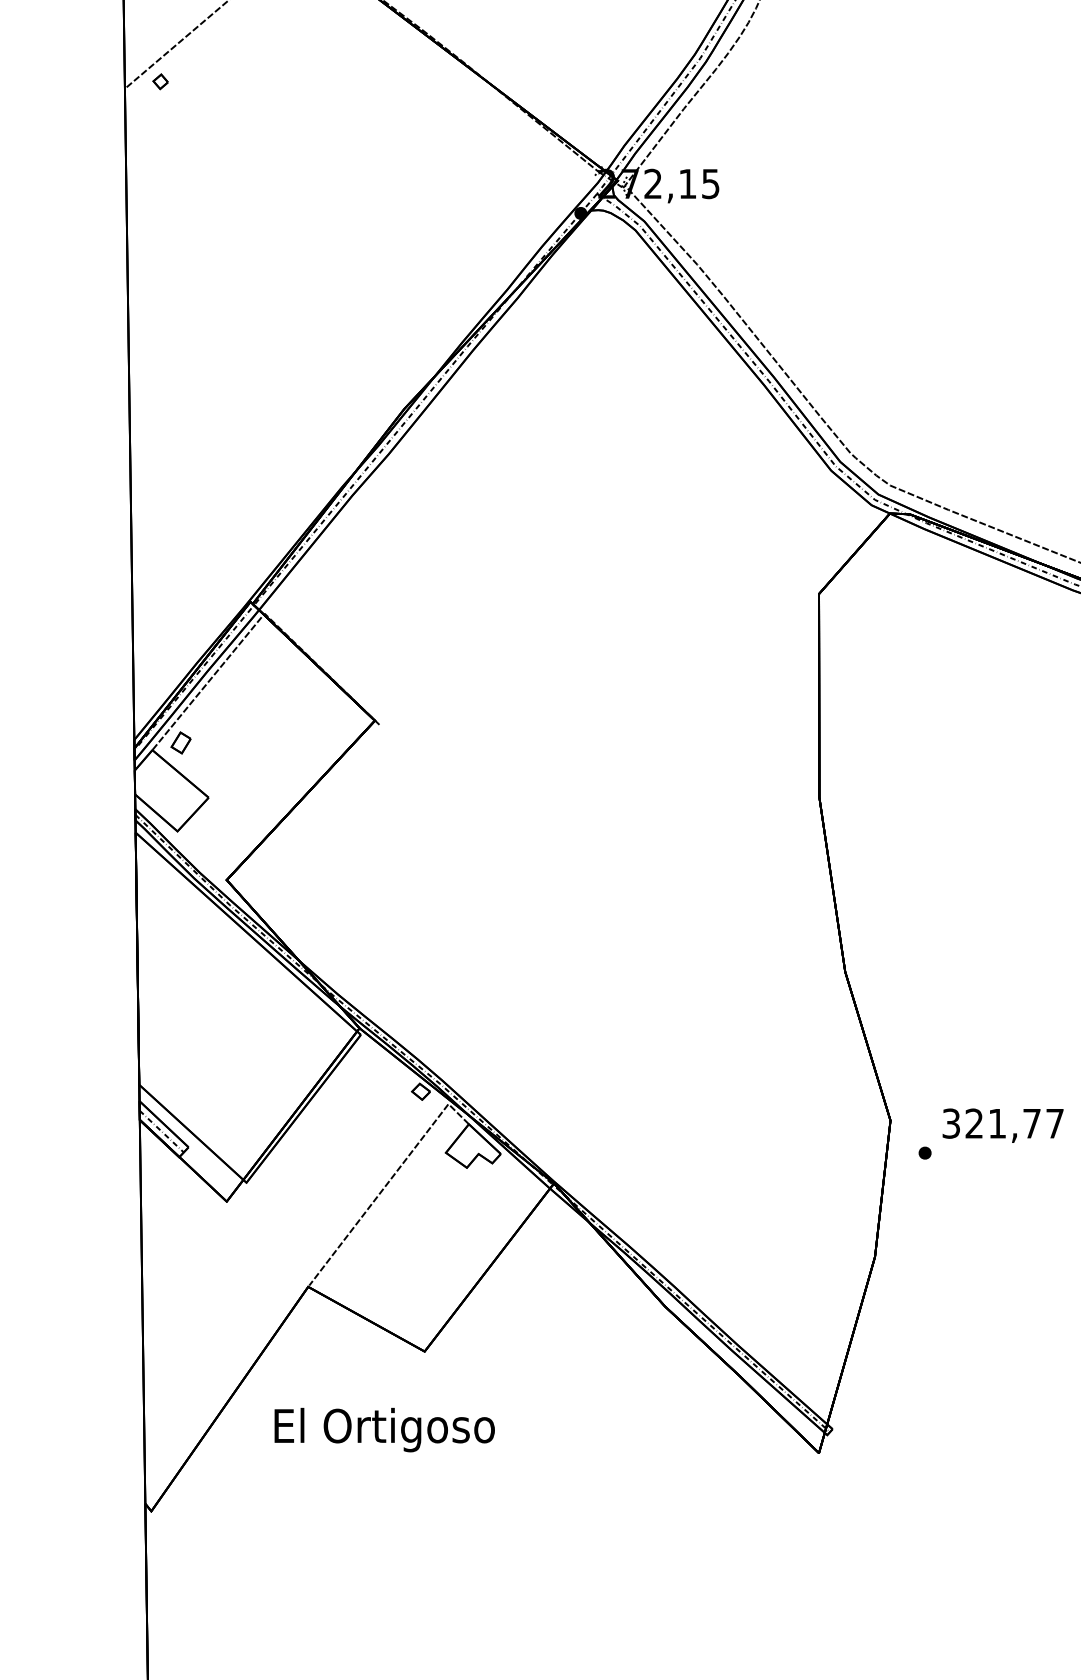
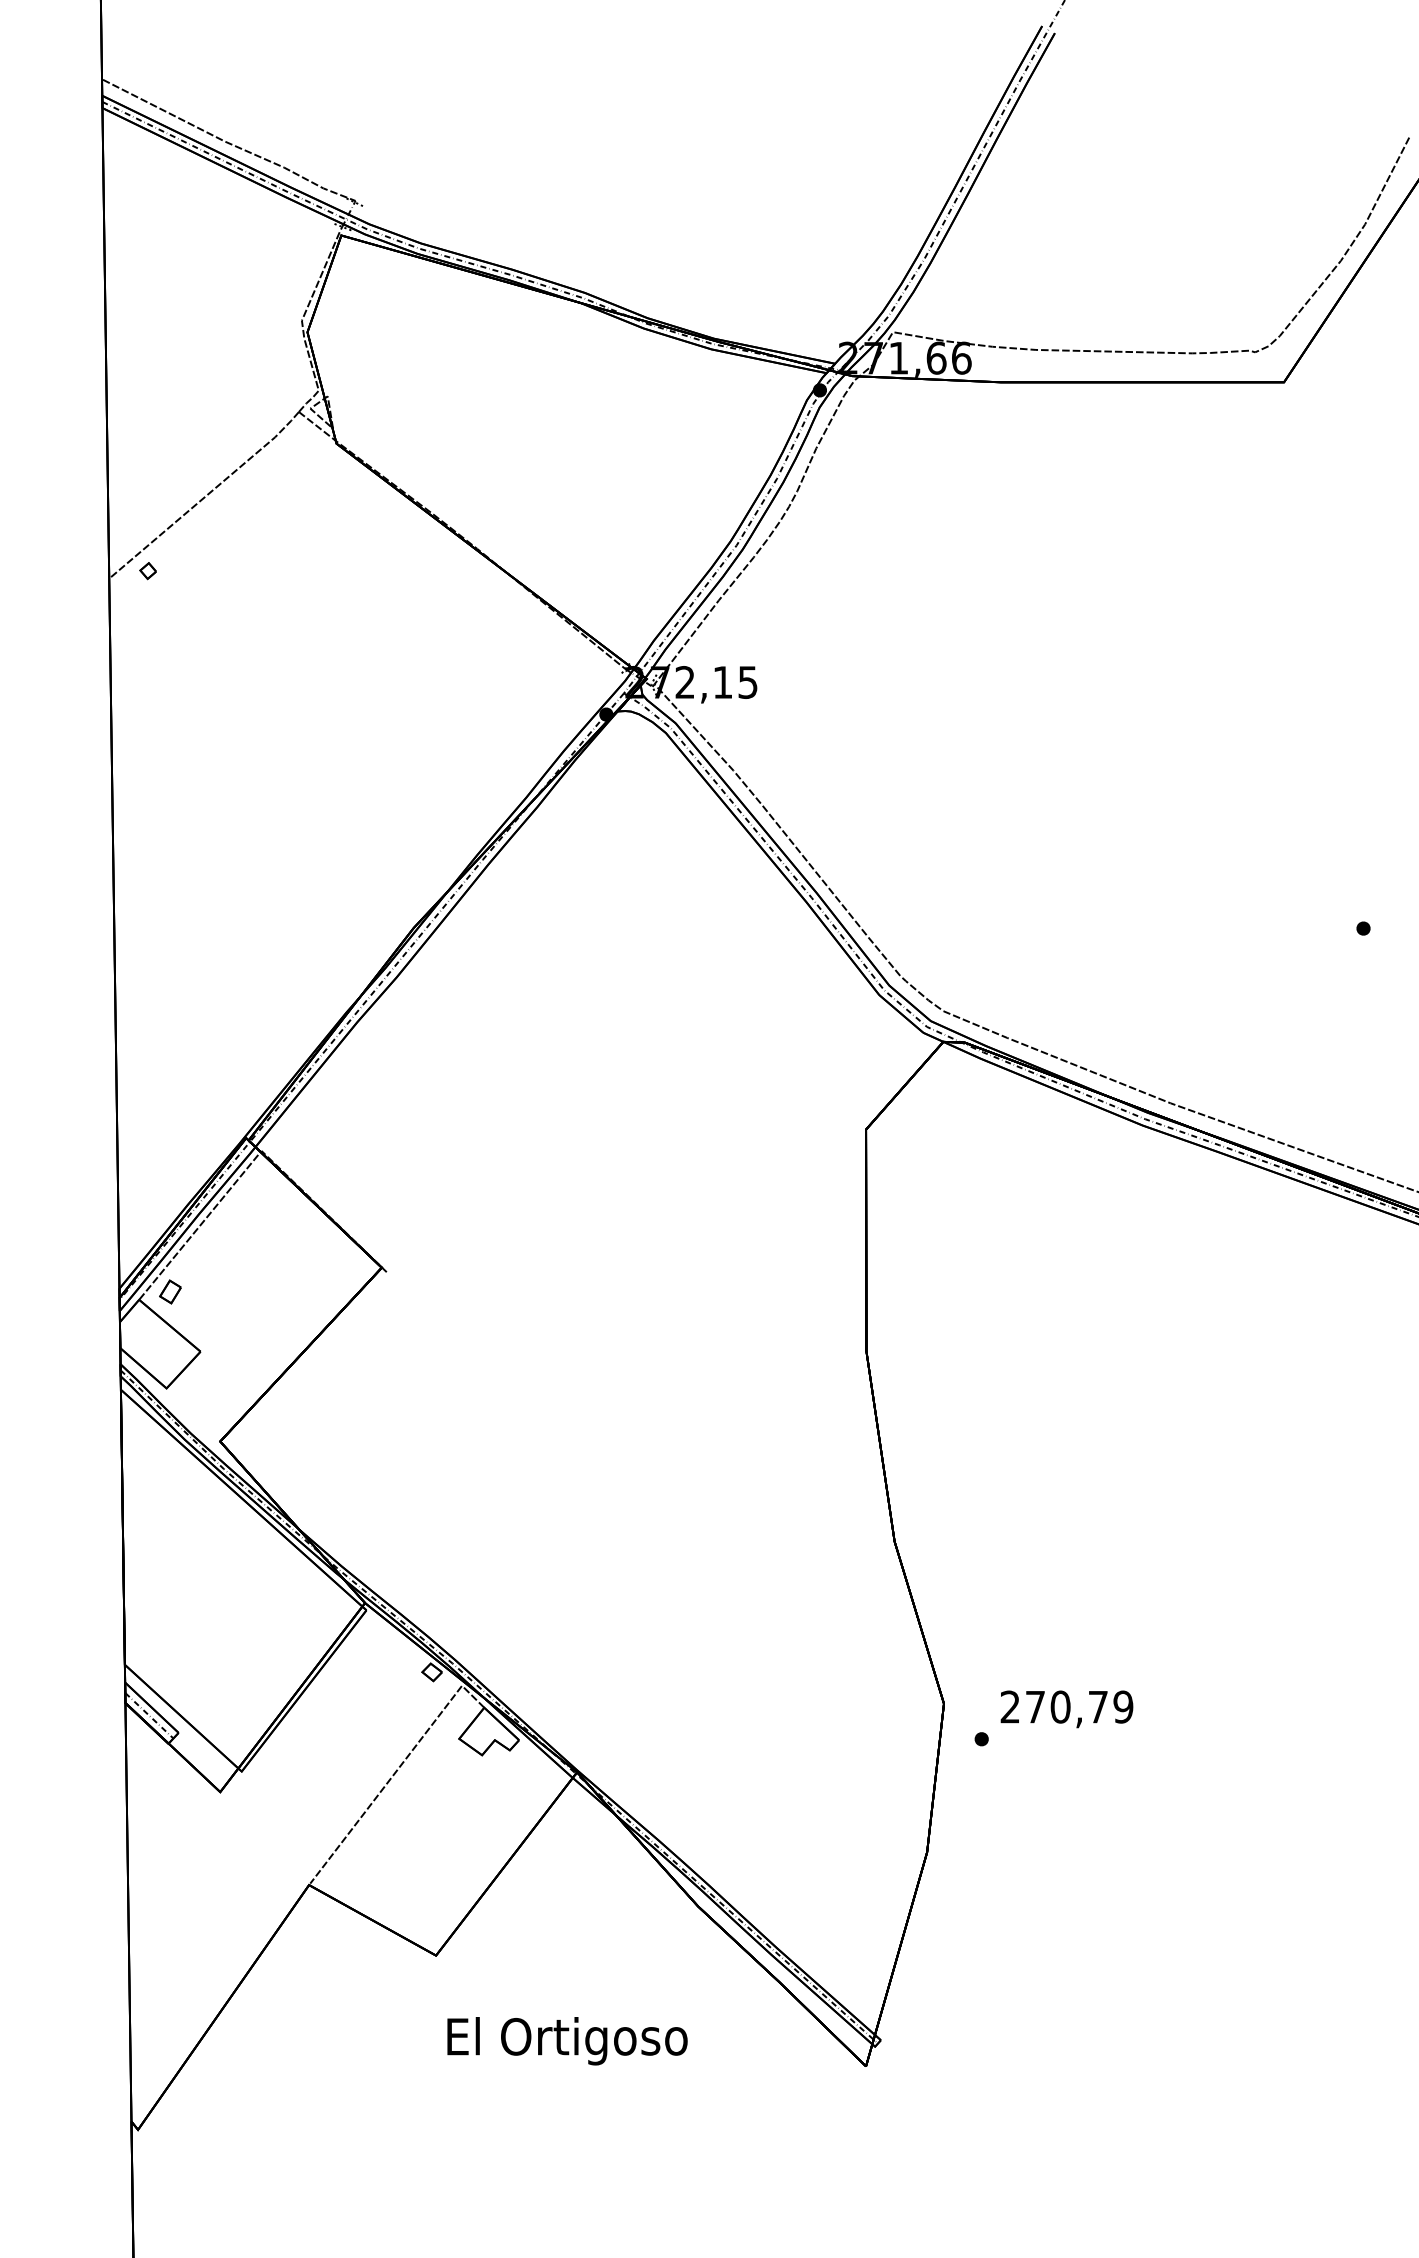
text: (1002, 1123) -> (1066, 1706), 321,77 -> 270,79
text: (384, 1430) -> (567, 2041), moved

